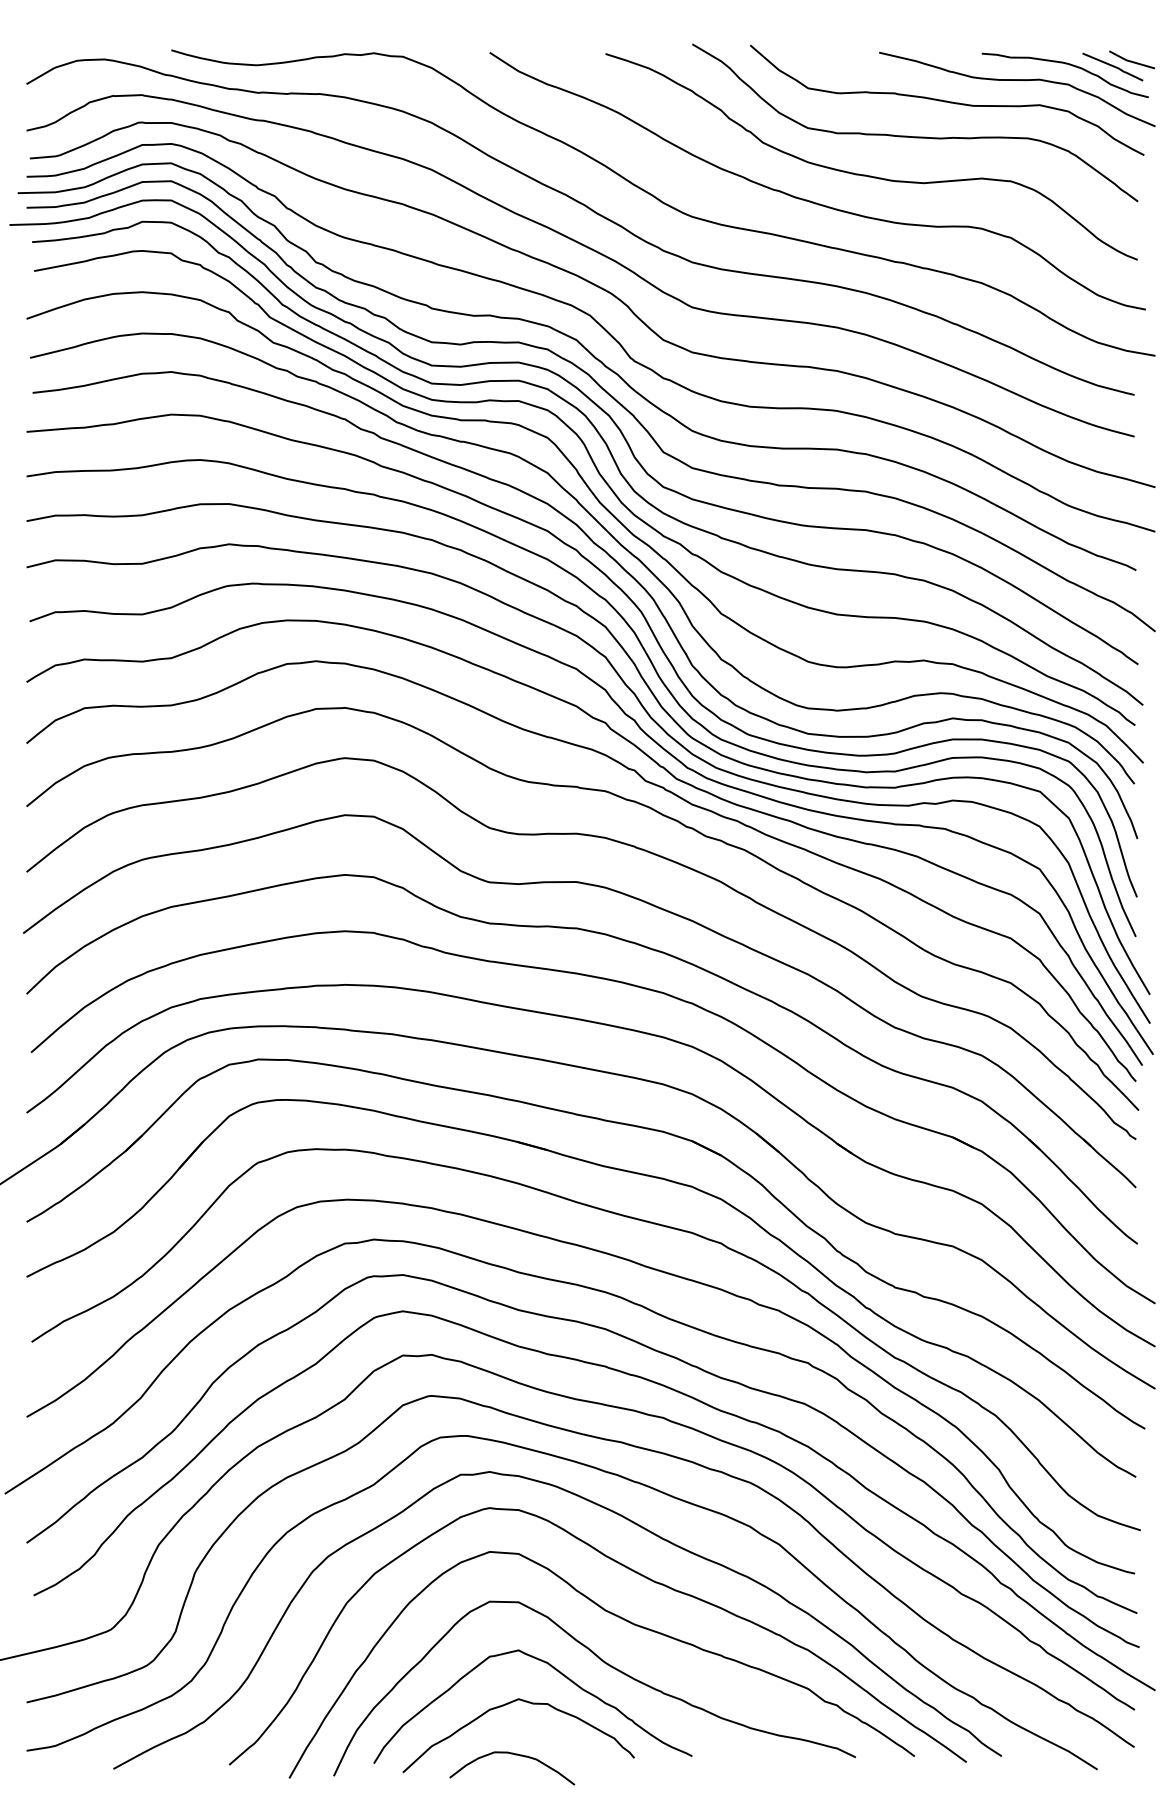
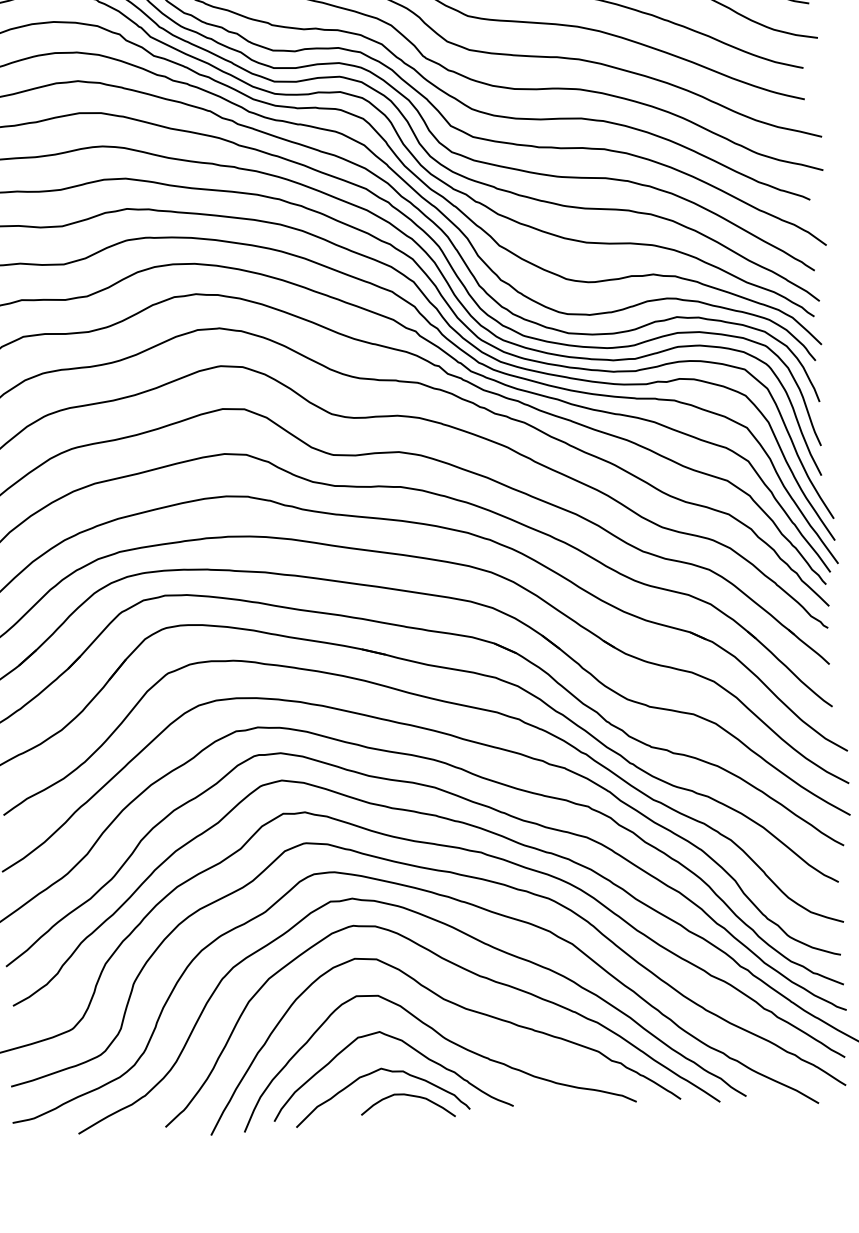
curve: (515, 1755) -> (410, 1096), moved

